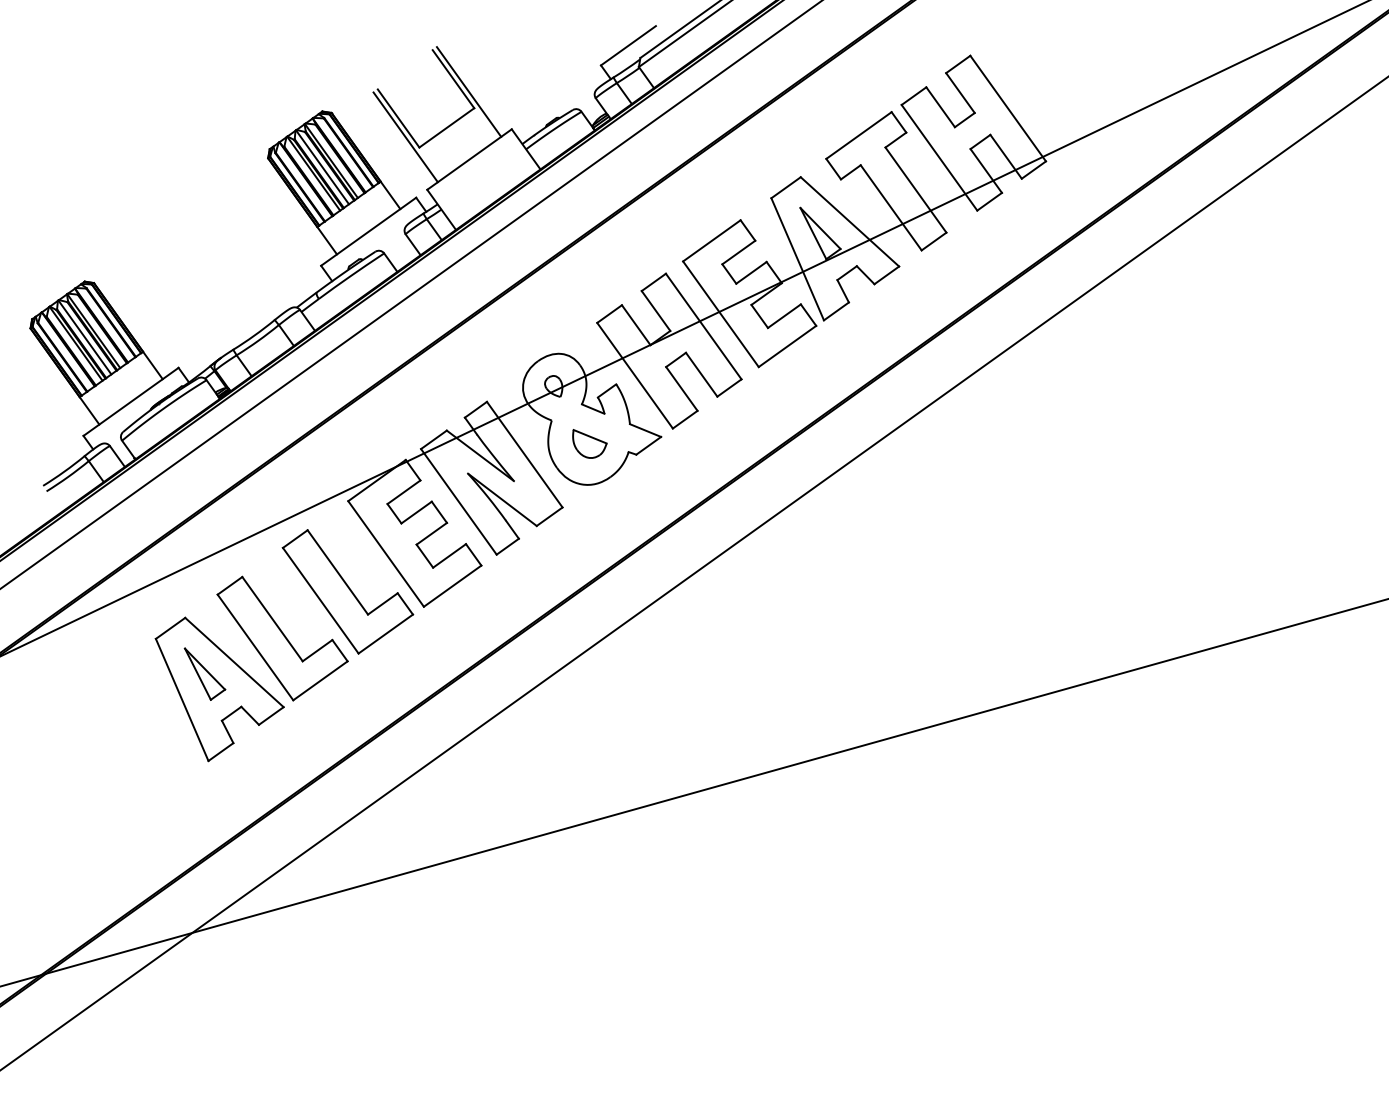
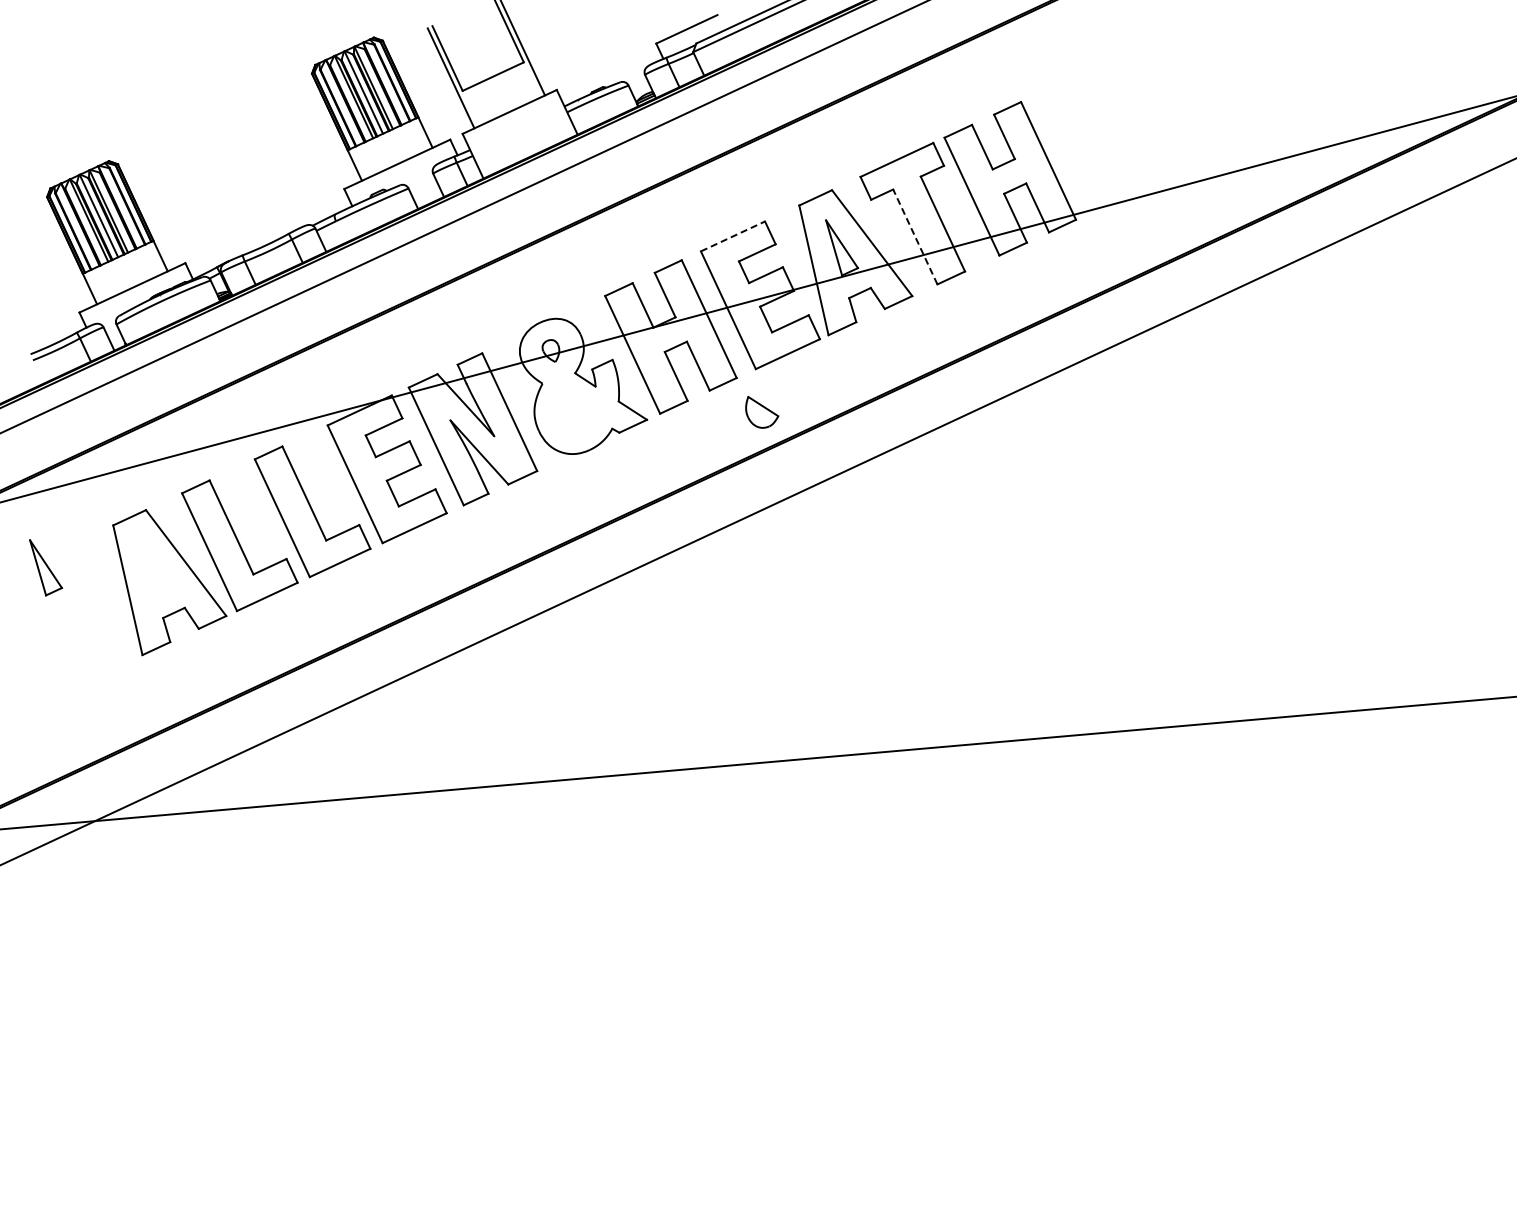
line: (891, 207) -> (915, 236), solid -> dashed
line: (712, 240) -> (733, 236), solid -> dashed
part: (590, 441) -> (762, 411), moved
part: (206, 672) -> (46, 567), moved

